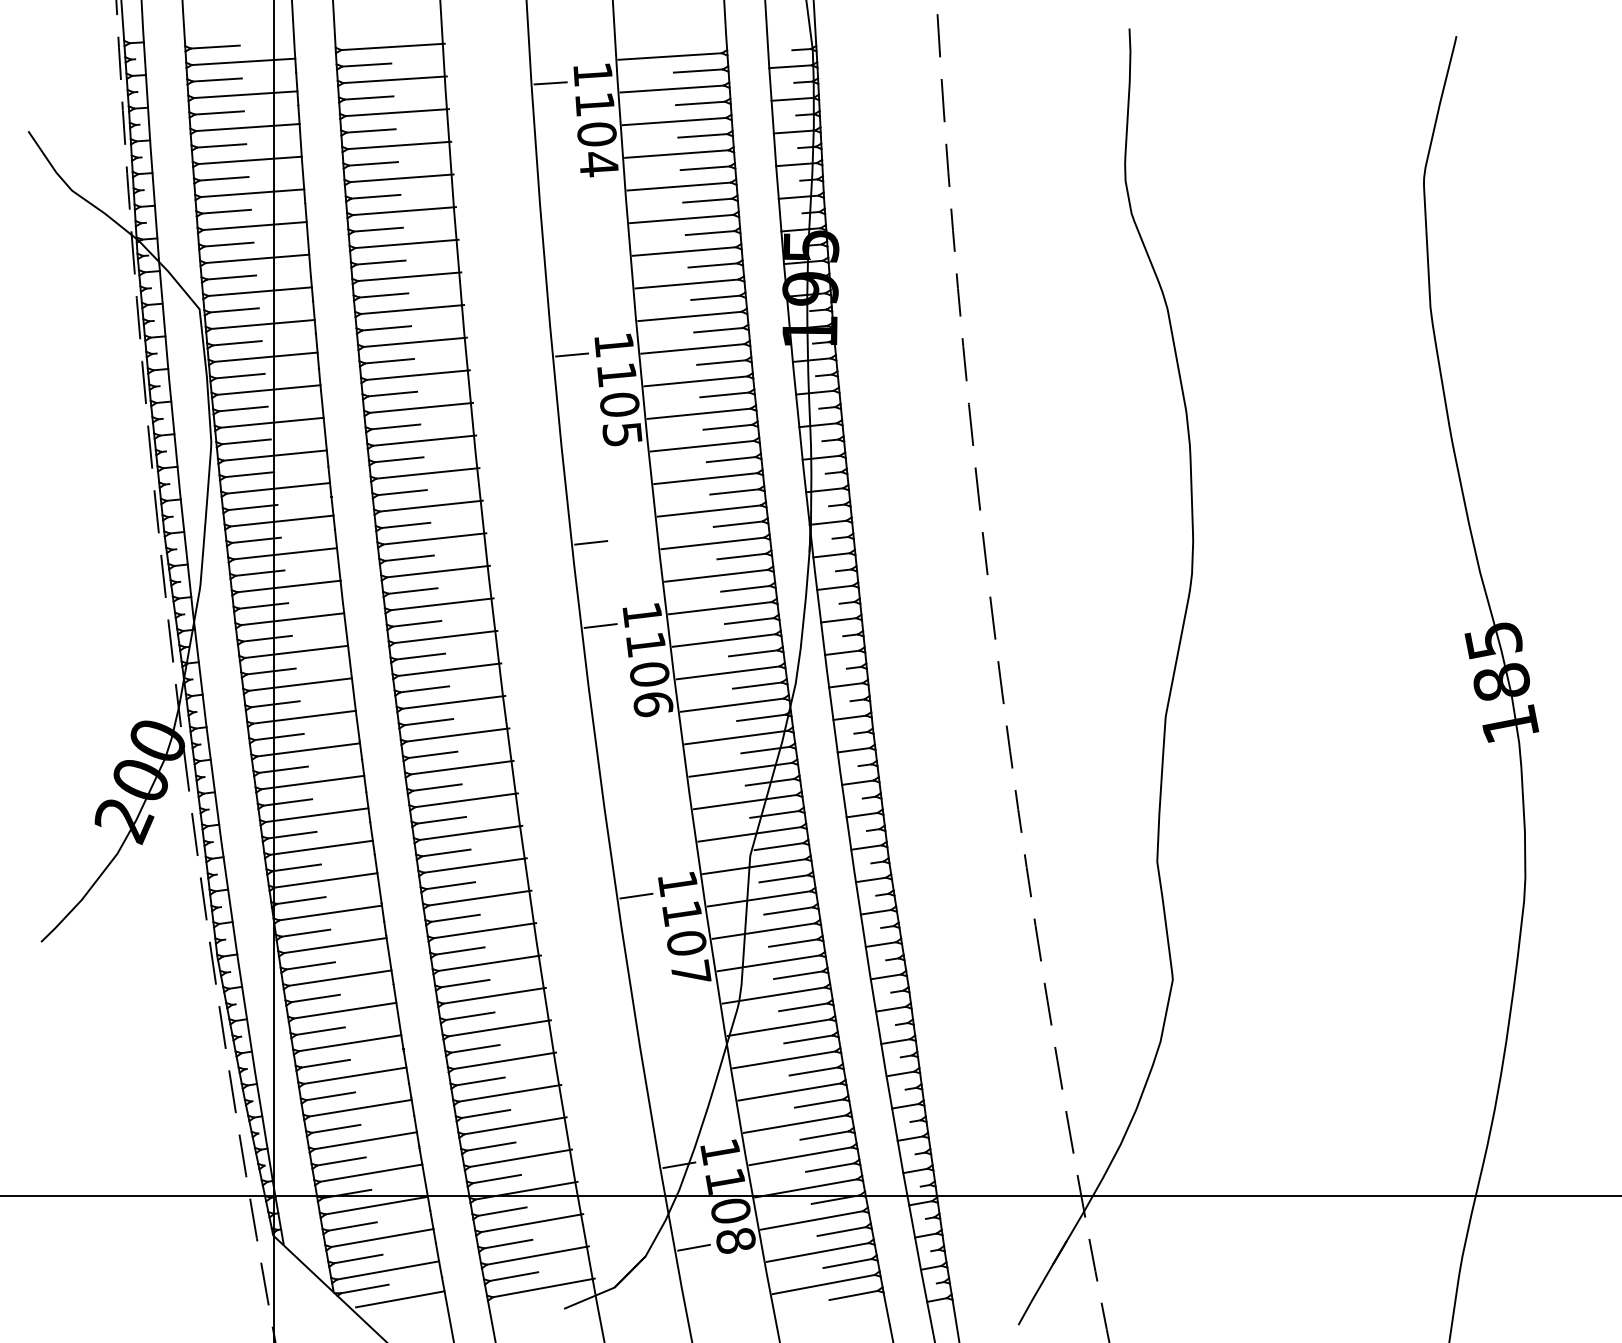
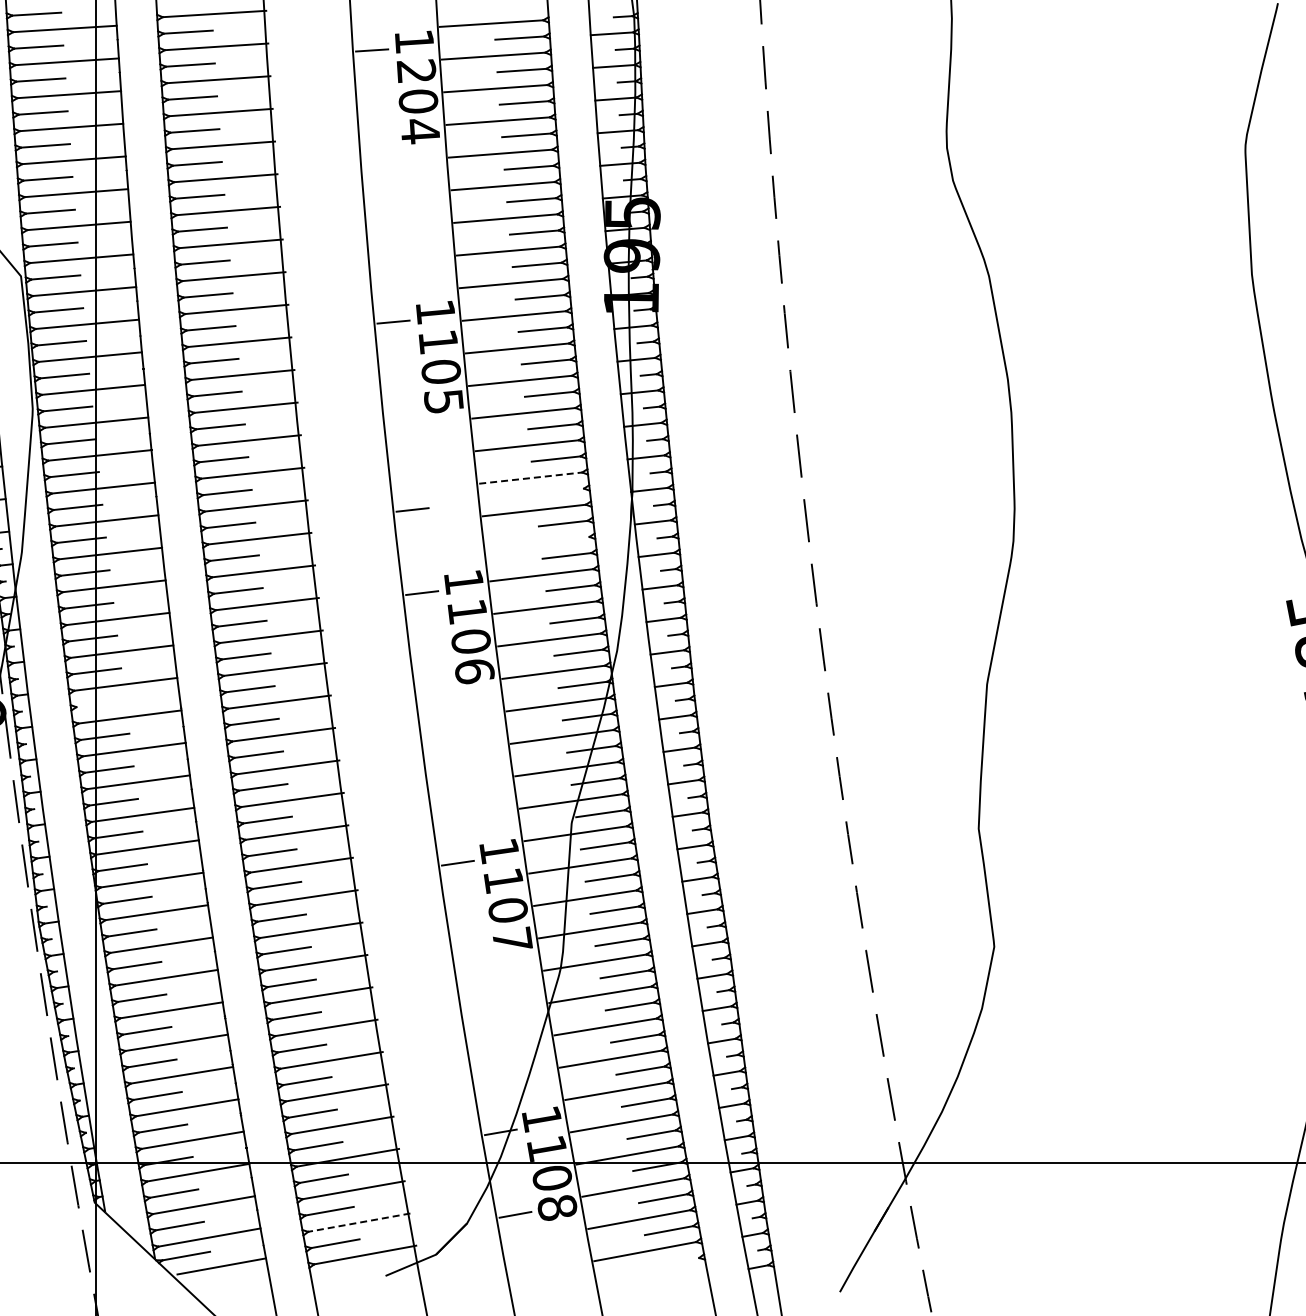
text: (594, 104) -> (415, 71), 1104 -> 1204
line: (709, 511) -> (530, 478), solid -> dashed
line: (737, 523) -> (558, 490), removed
line: (716, 575) -> (537, 542), removed
line: (278, 736) -> (99, 703), removed
line: (537, 1255) -> (358, 1222), solid -> dashed
line: (853, 1295) -> (674, 1262), removed

